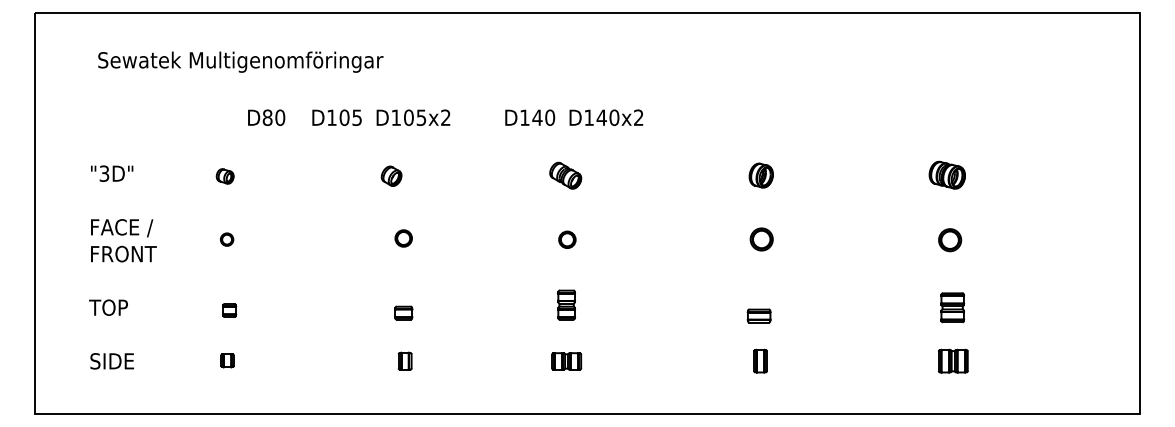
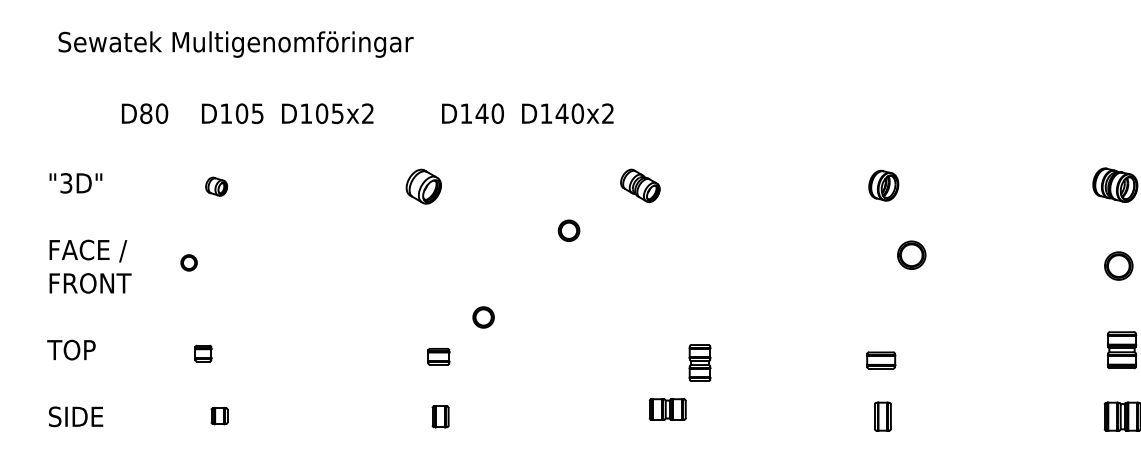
text: (445, 117) -> (367, 113), moved
part: (391, 175) -> (423, 185), size x1.4
part: (403, 238) -> (483, 317), moved
part: (227, 239) -> (189, 262), moved
part: (567, 239) -> (569, 230), moved
part: (761, 239) -> (911, 255), moved
part: (566, 304) -> (699, 362), moved
part: (229, 310) -> (203, 353), moved
part: (566, 361) -> (667, 409), moved

